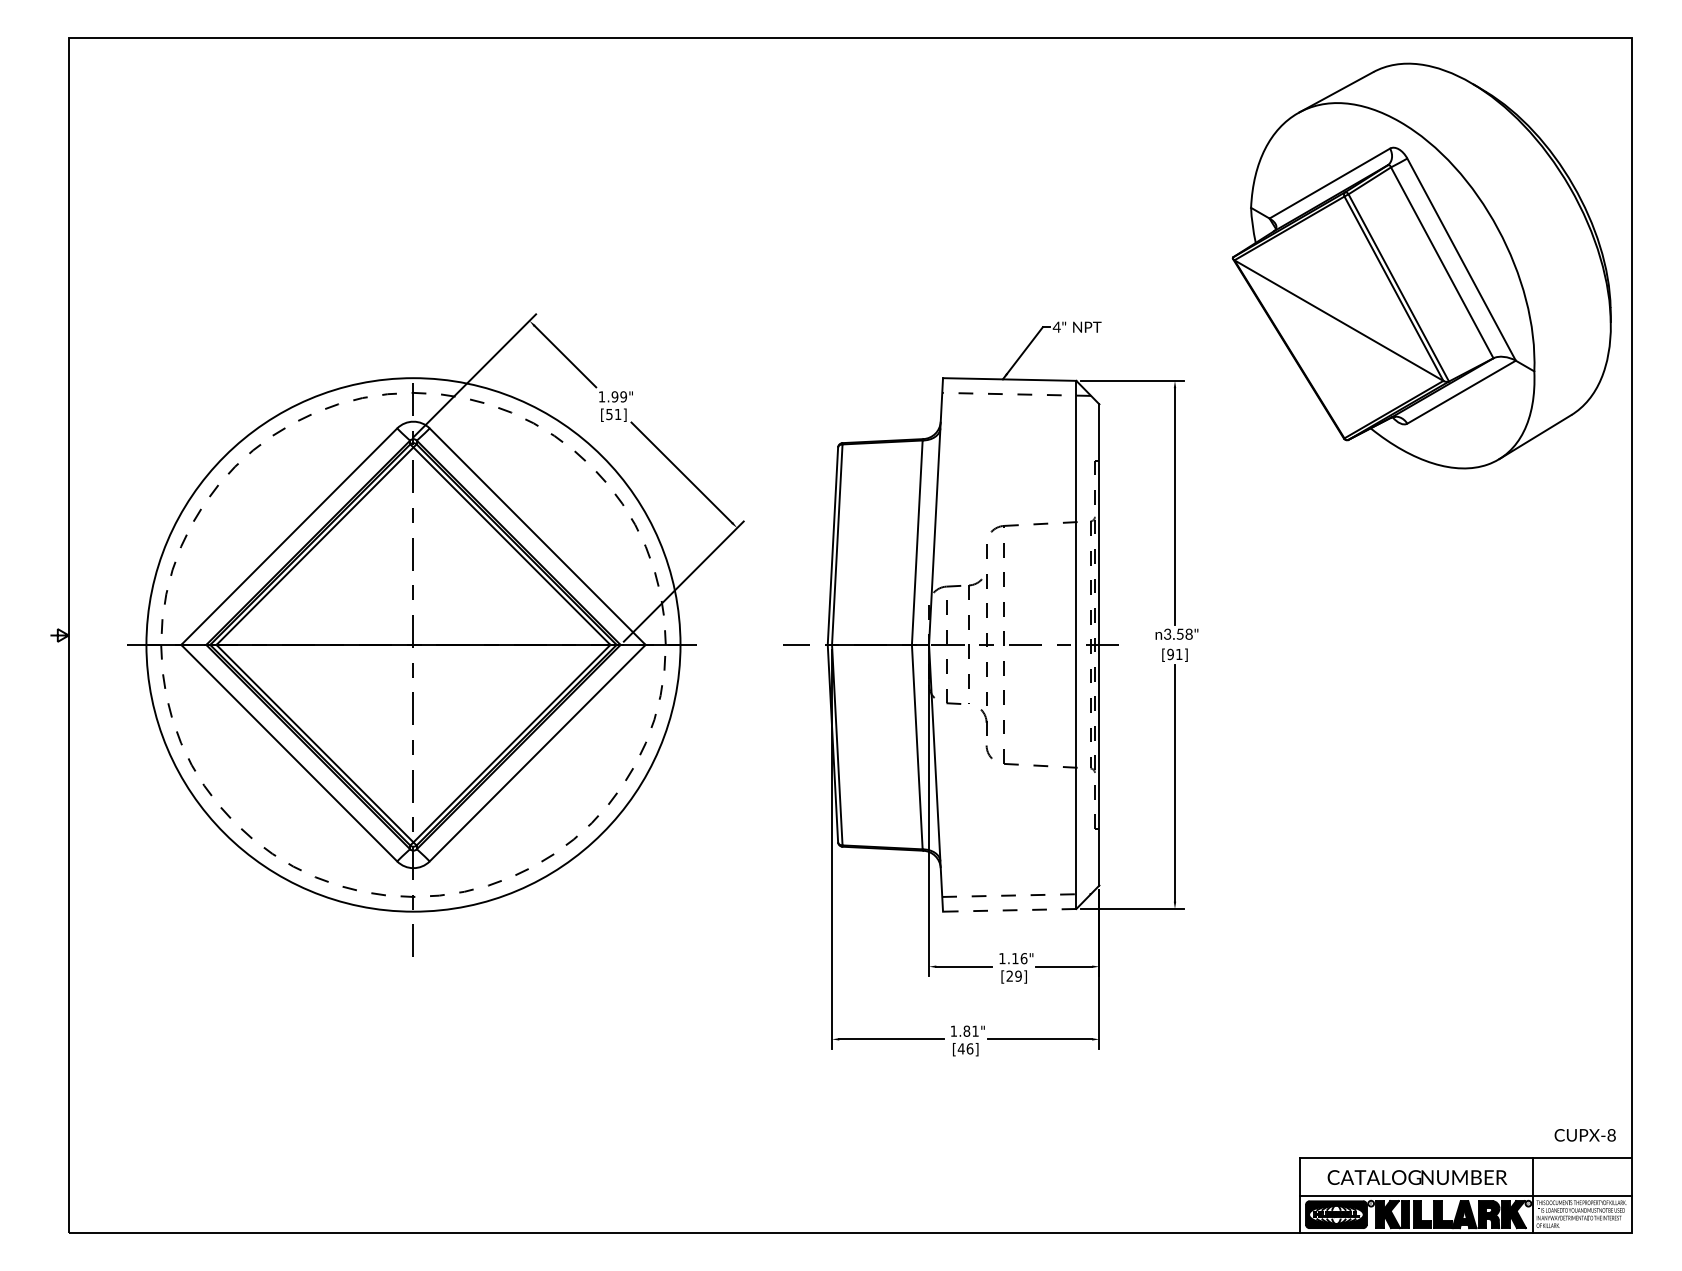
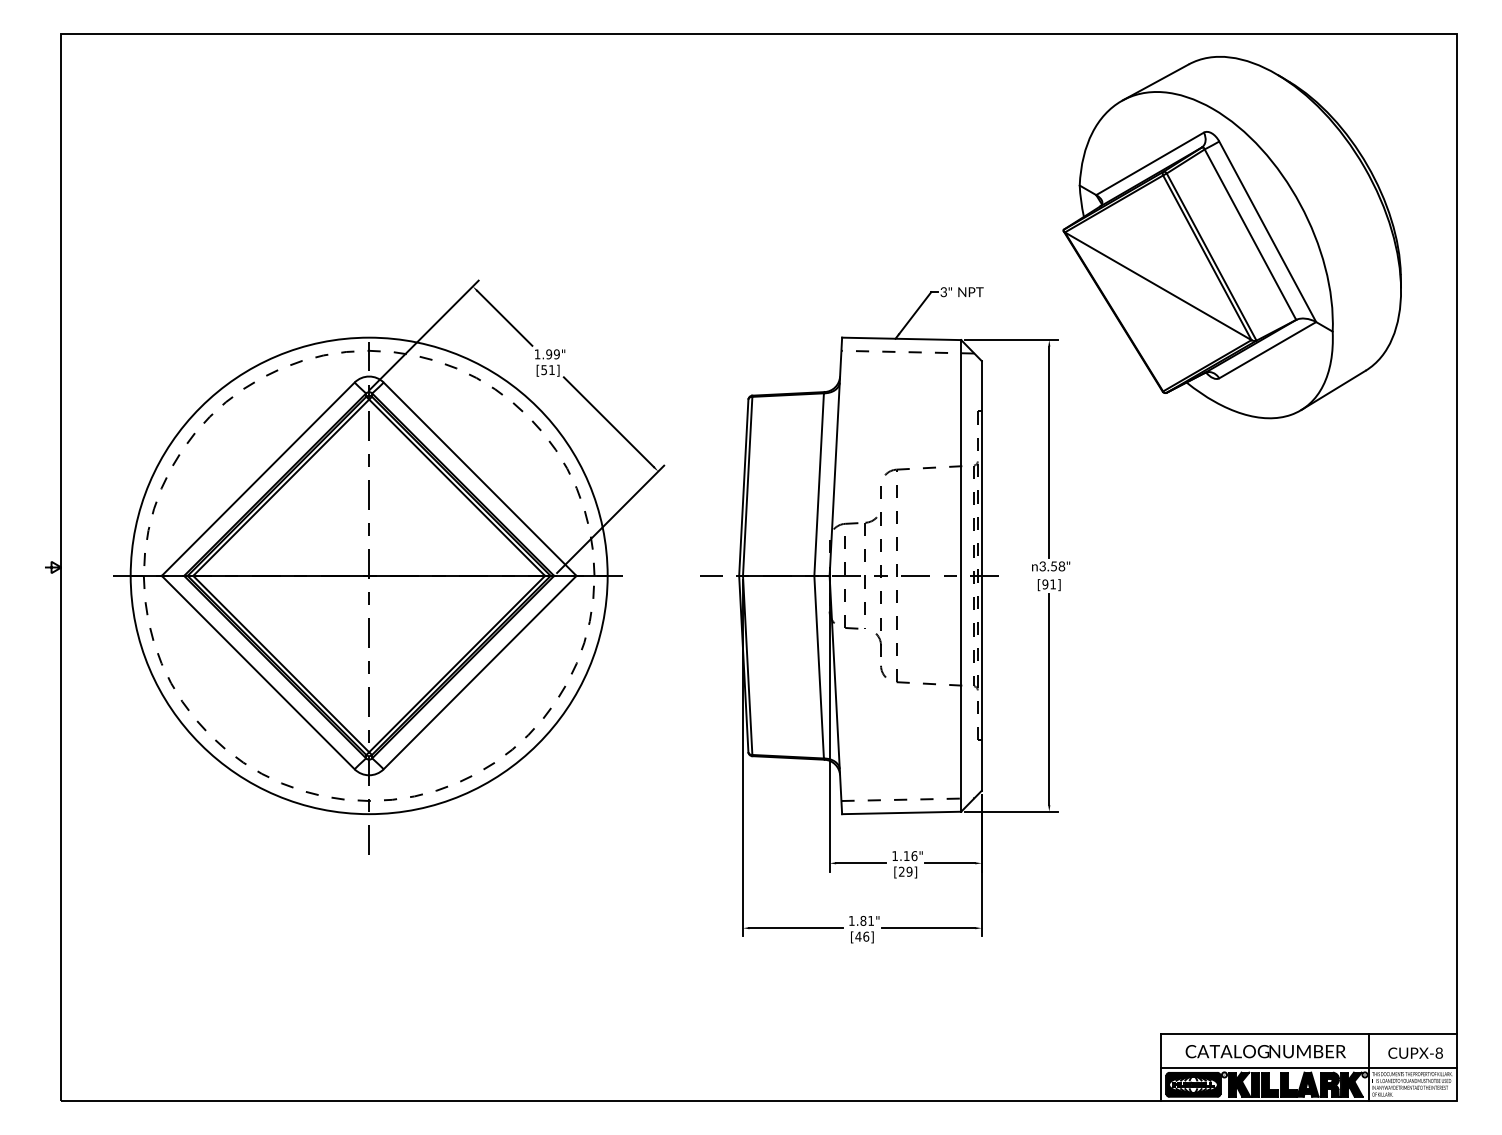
part: (1421, 265) -> (1231, 237), moved
text: (1056, 326) -> (943, 291), 4" -> 3"
line: (1009, 910) -> (901, 813), dashed -> solid
text: (1584, 1135) -> (1415, 1053), moved

